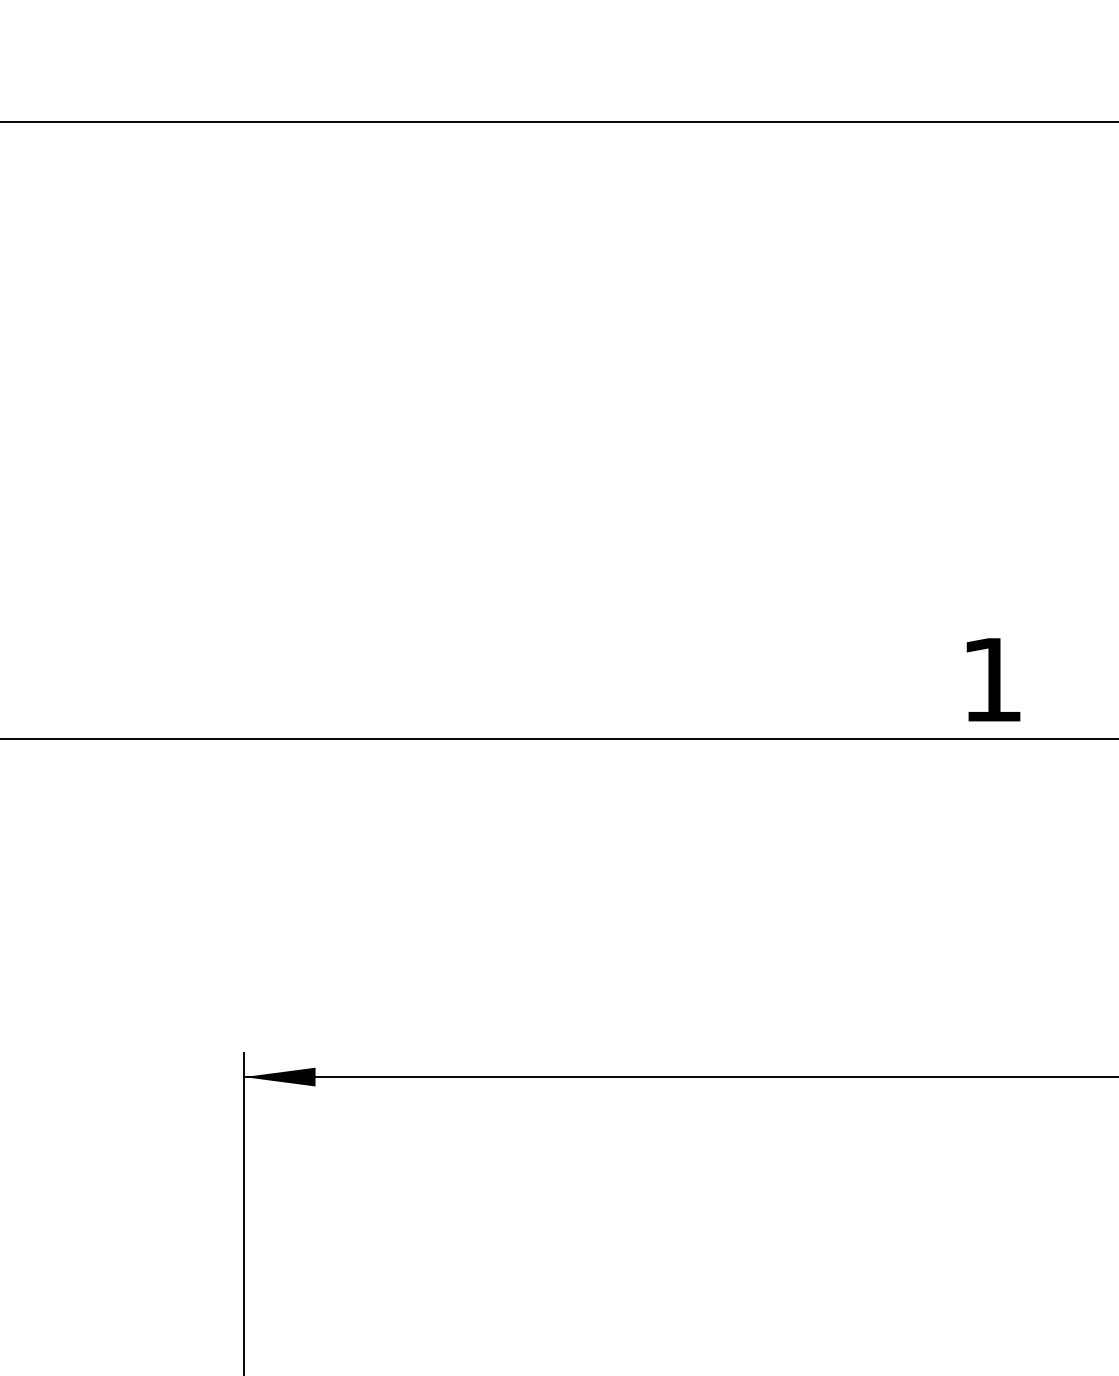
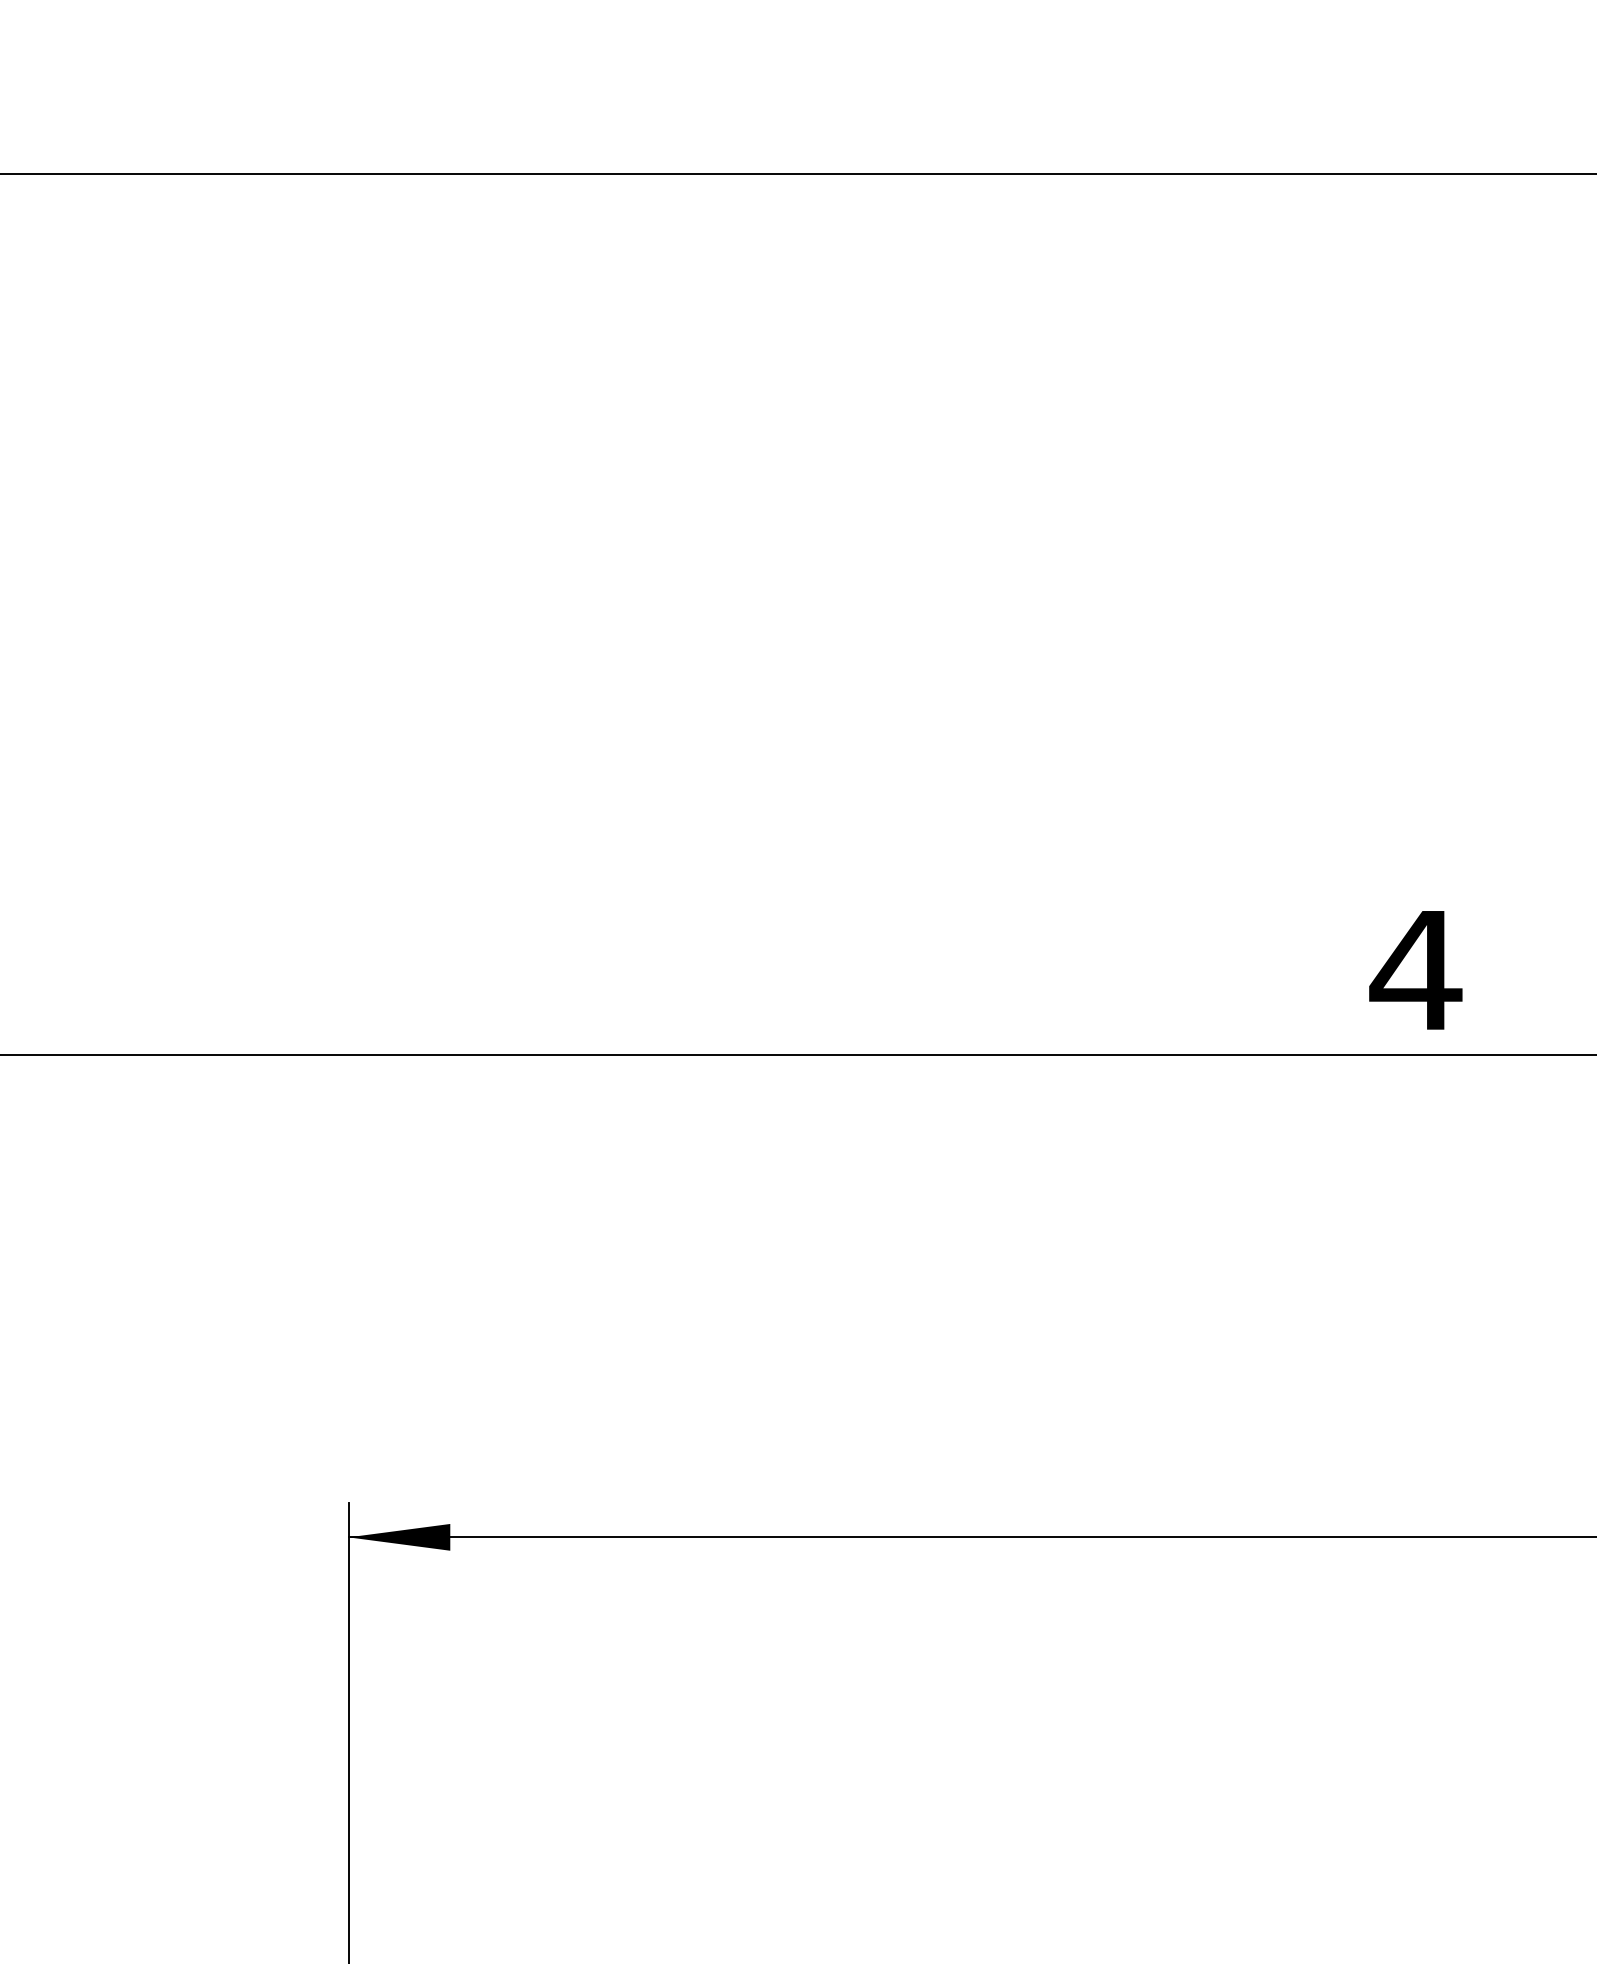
text: (991, 679) -> (1415, 969), 1 -> 4

